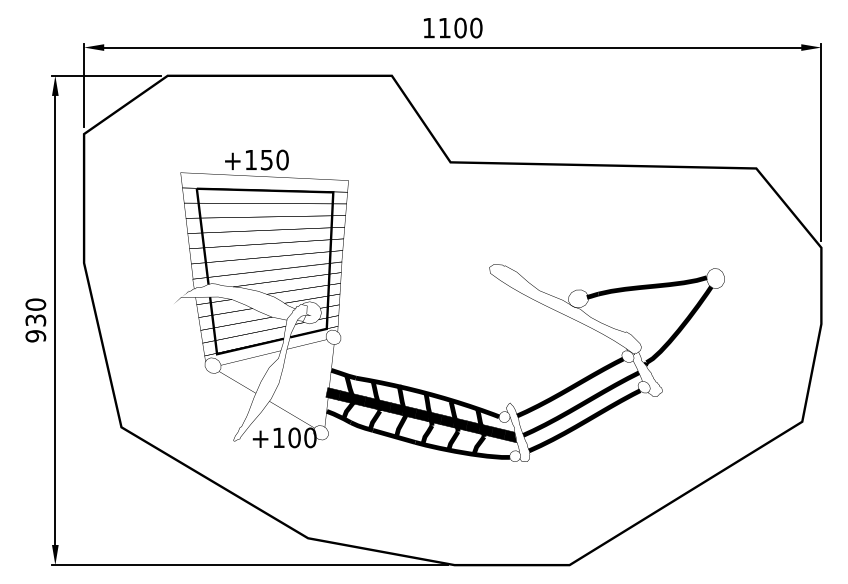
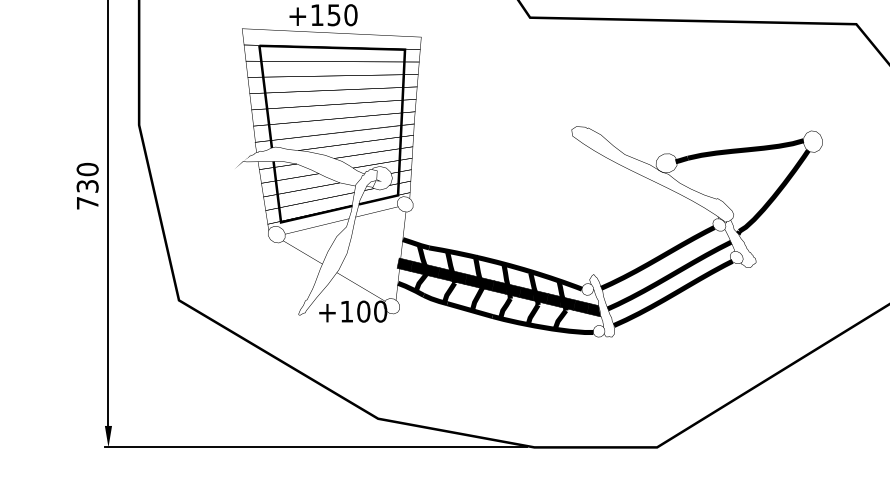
text: (35, 336) -> (87, 203), 930 -> 730

